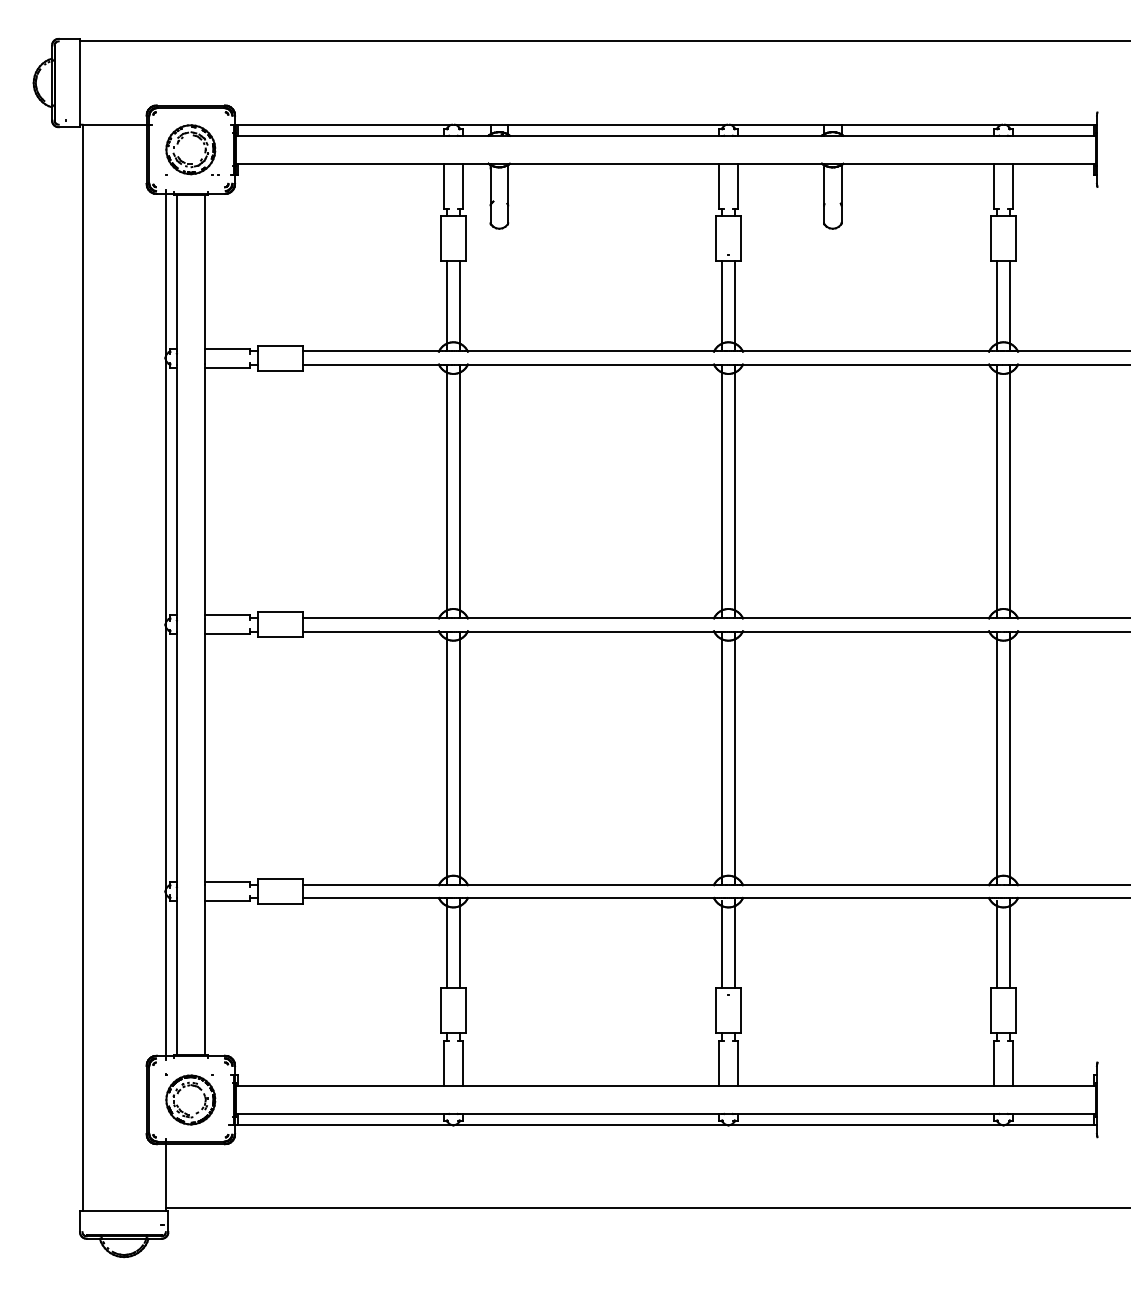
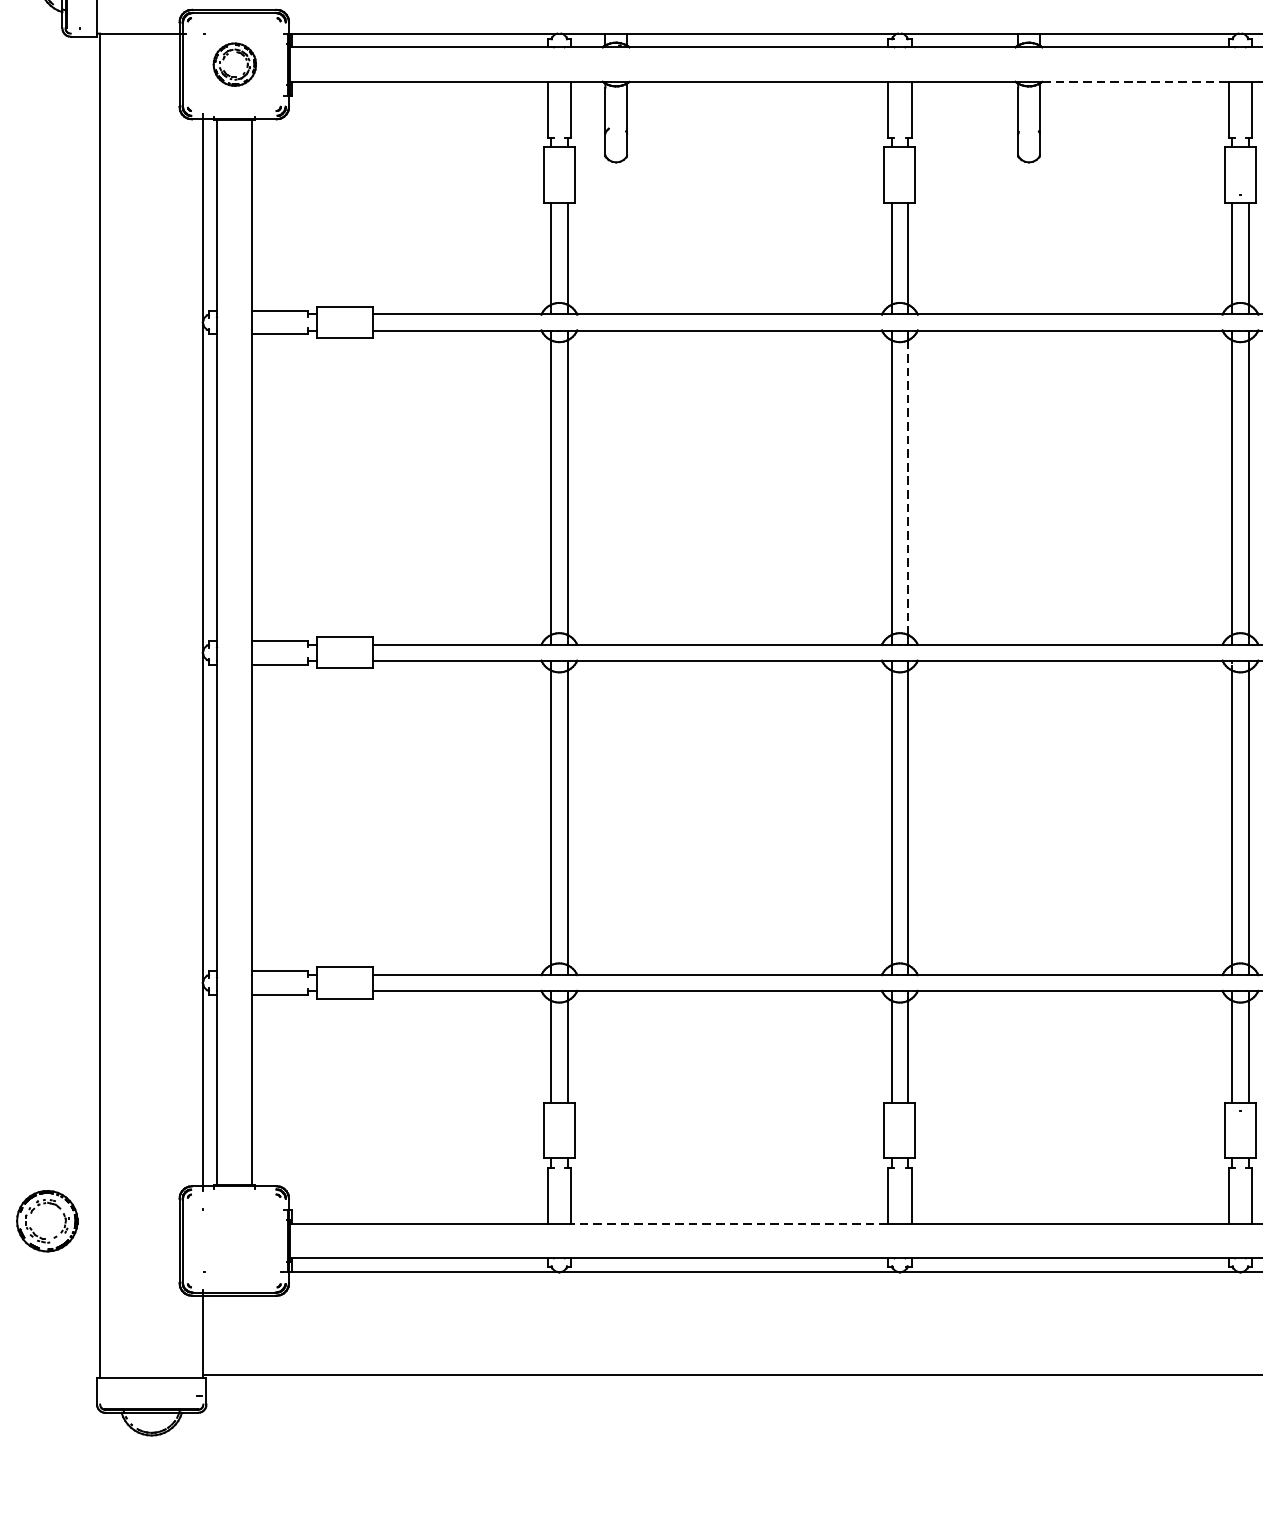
part: (192, 149) -> (236, 64), size x0.7
line: (919, 163) -> (1136, 81), solid -> dashed
line: (735, 491) -> (908, 487), solid -> dashed
line: (590, 1086) -> (729, 1224), solid -> dashed
part: (190, 1099) -> (46, 1220), moved

